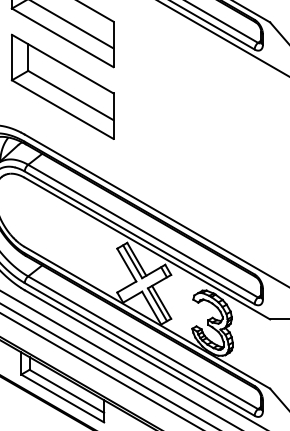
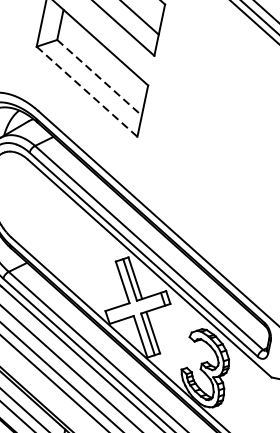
line: (71, 95) -> (100, 77), solid -> dashed
line: (62, 109) -> (86, 91), solid -> dashed

